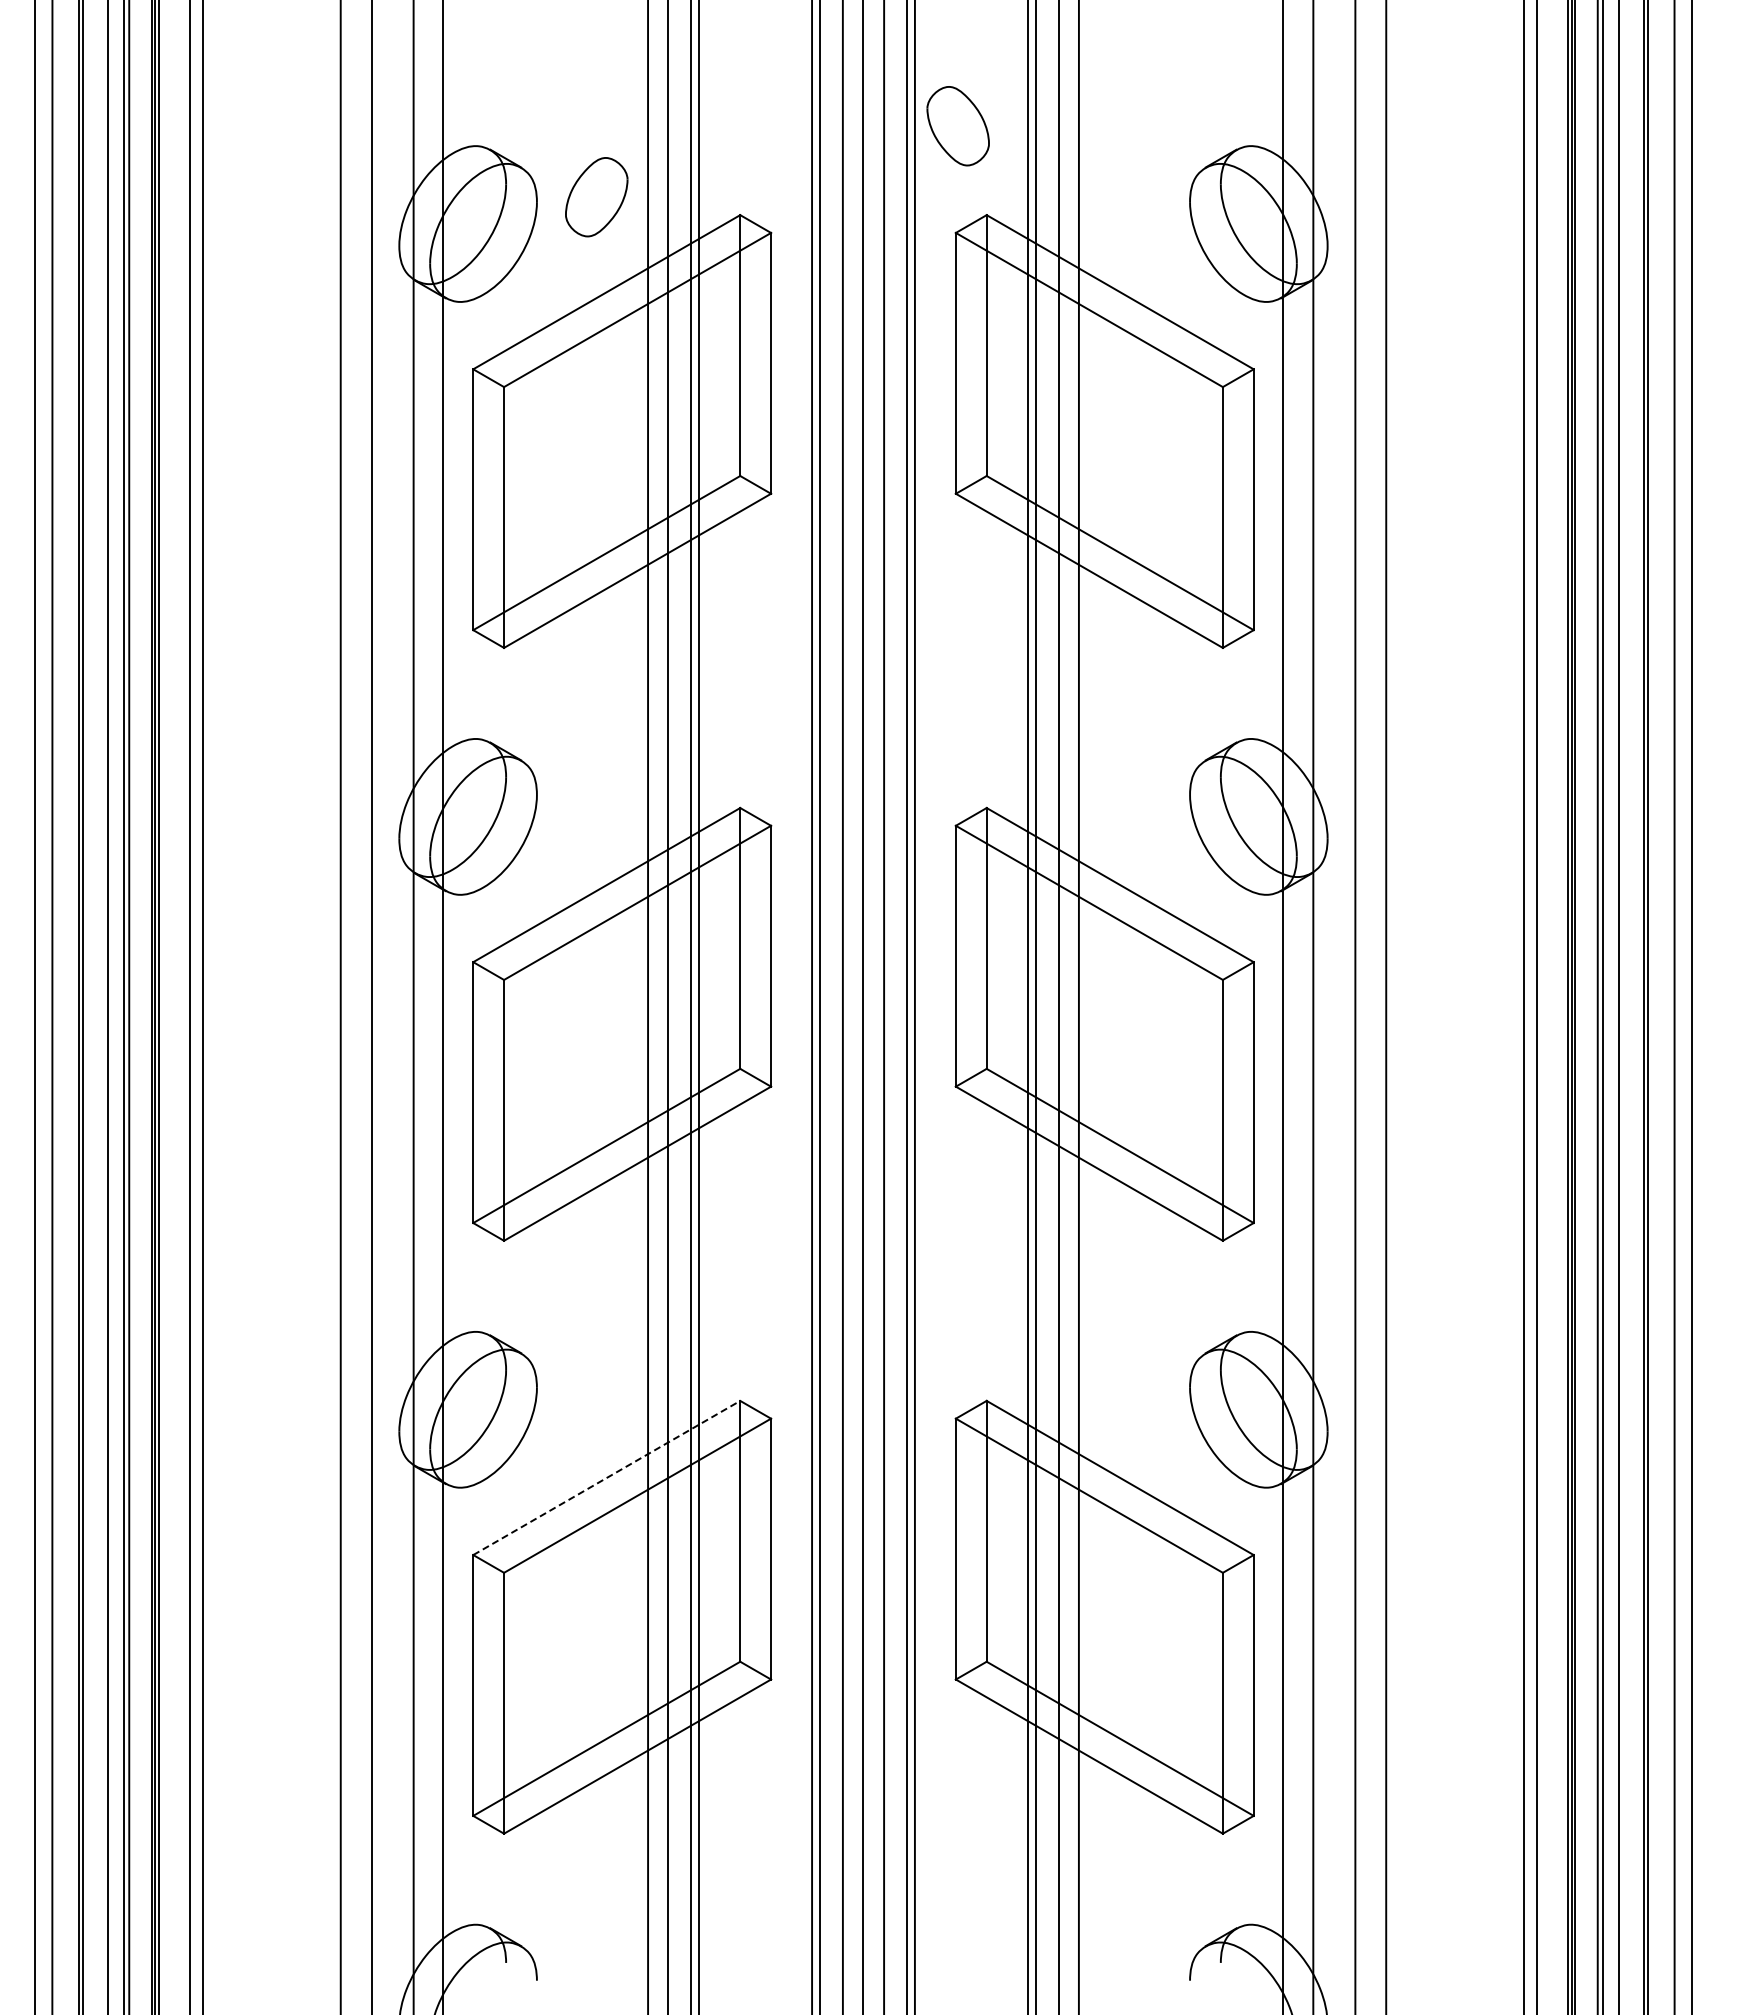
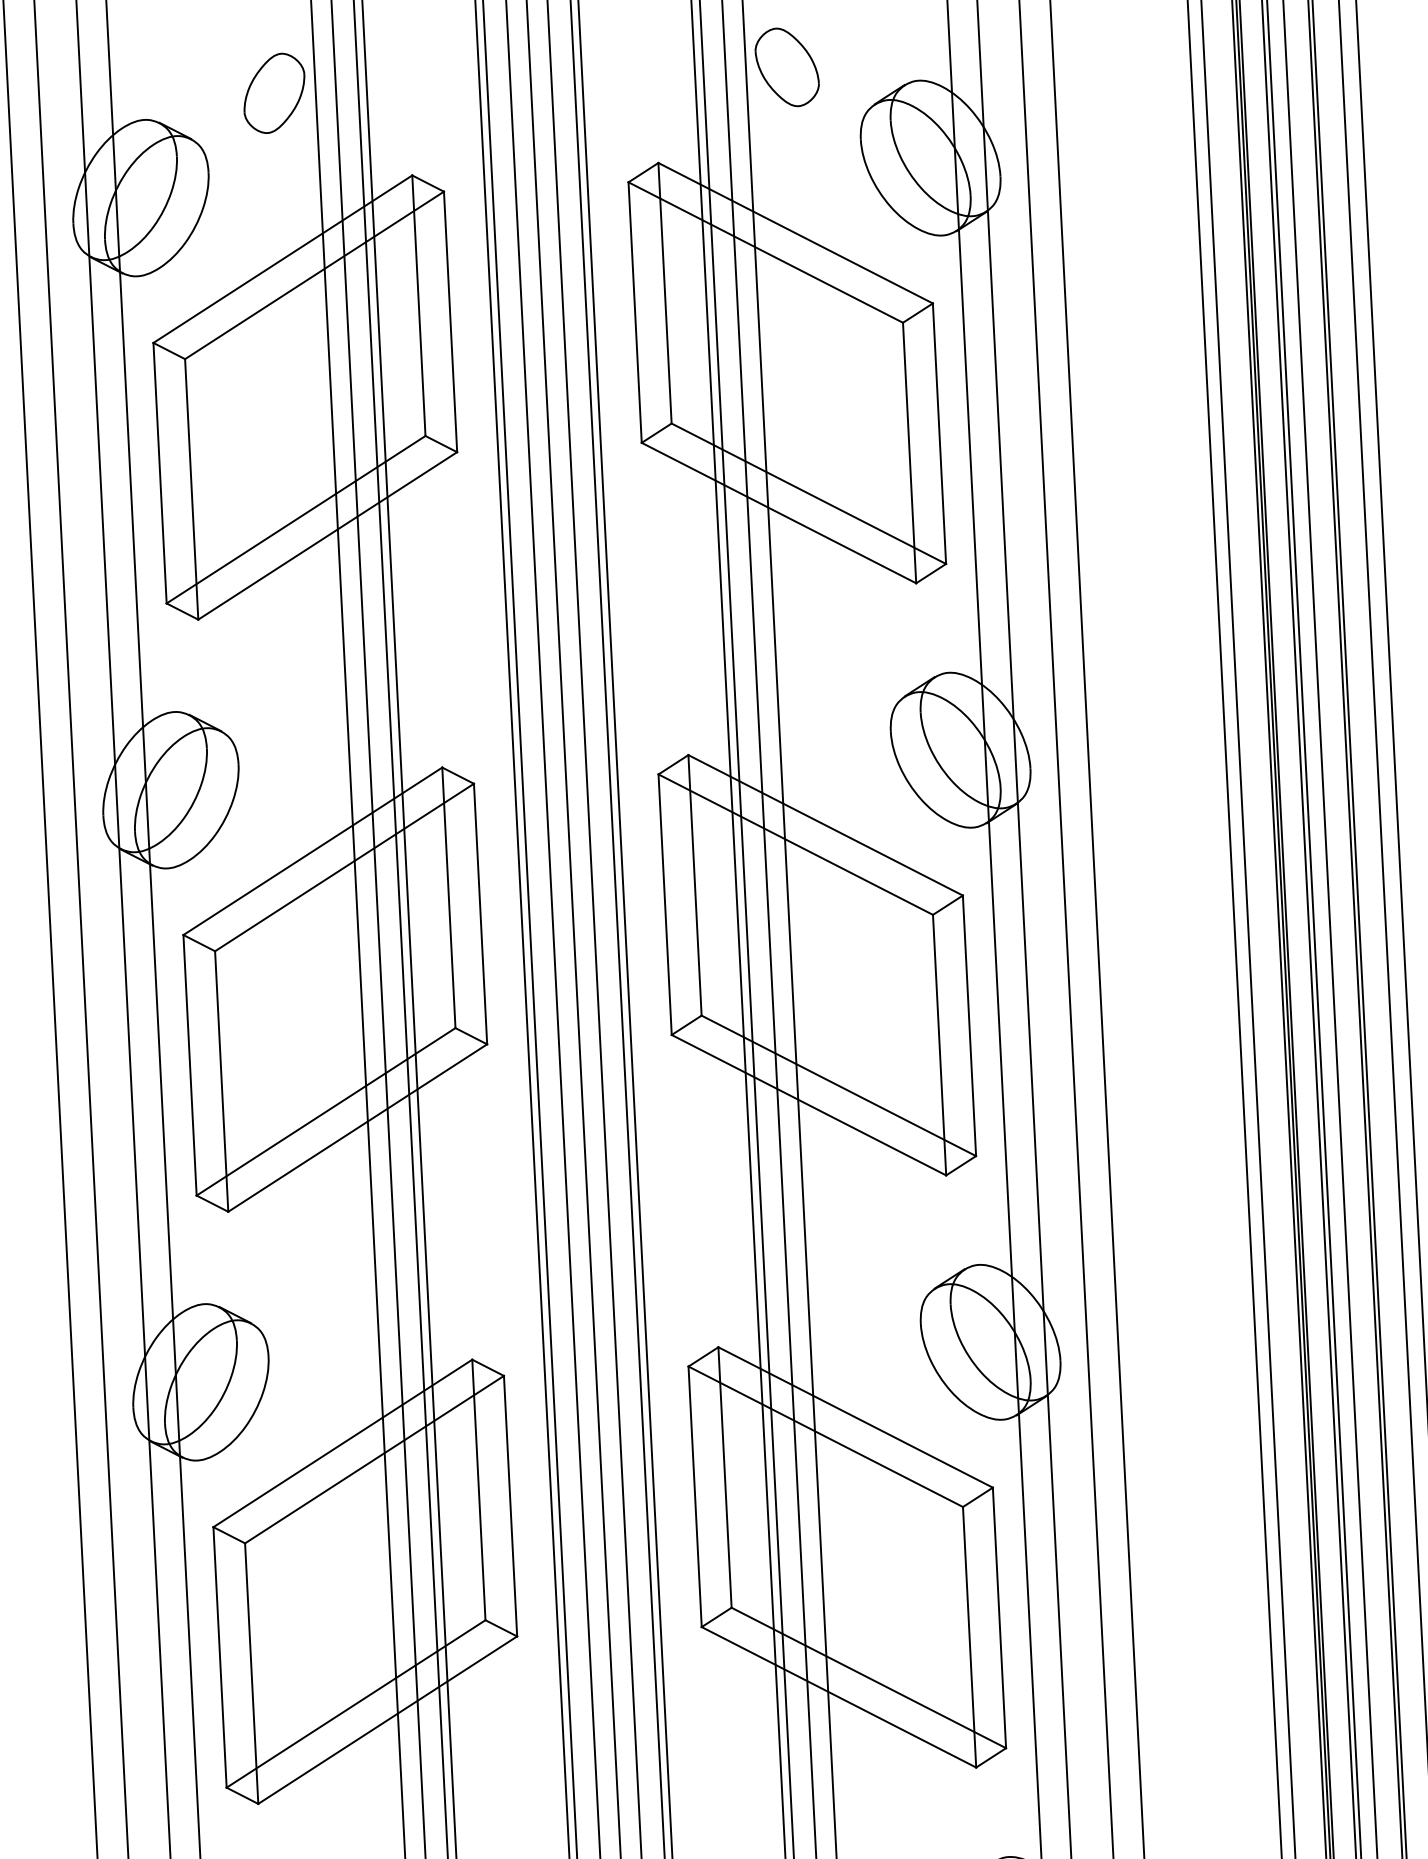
part: (957, 126) -> (786, 67), moved
part: (596, 197) -> (274, 93), moved
line: (607, 1477) -> (343, 1442), dashed -> solid

